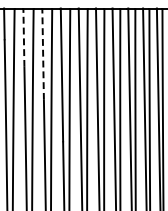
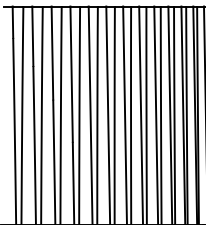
line: (23, 37) -> (32, 36), dashed -> solid
line: (43, 54) -> (52, 53), dashed -> solid

